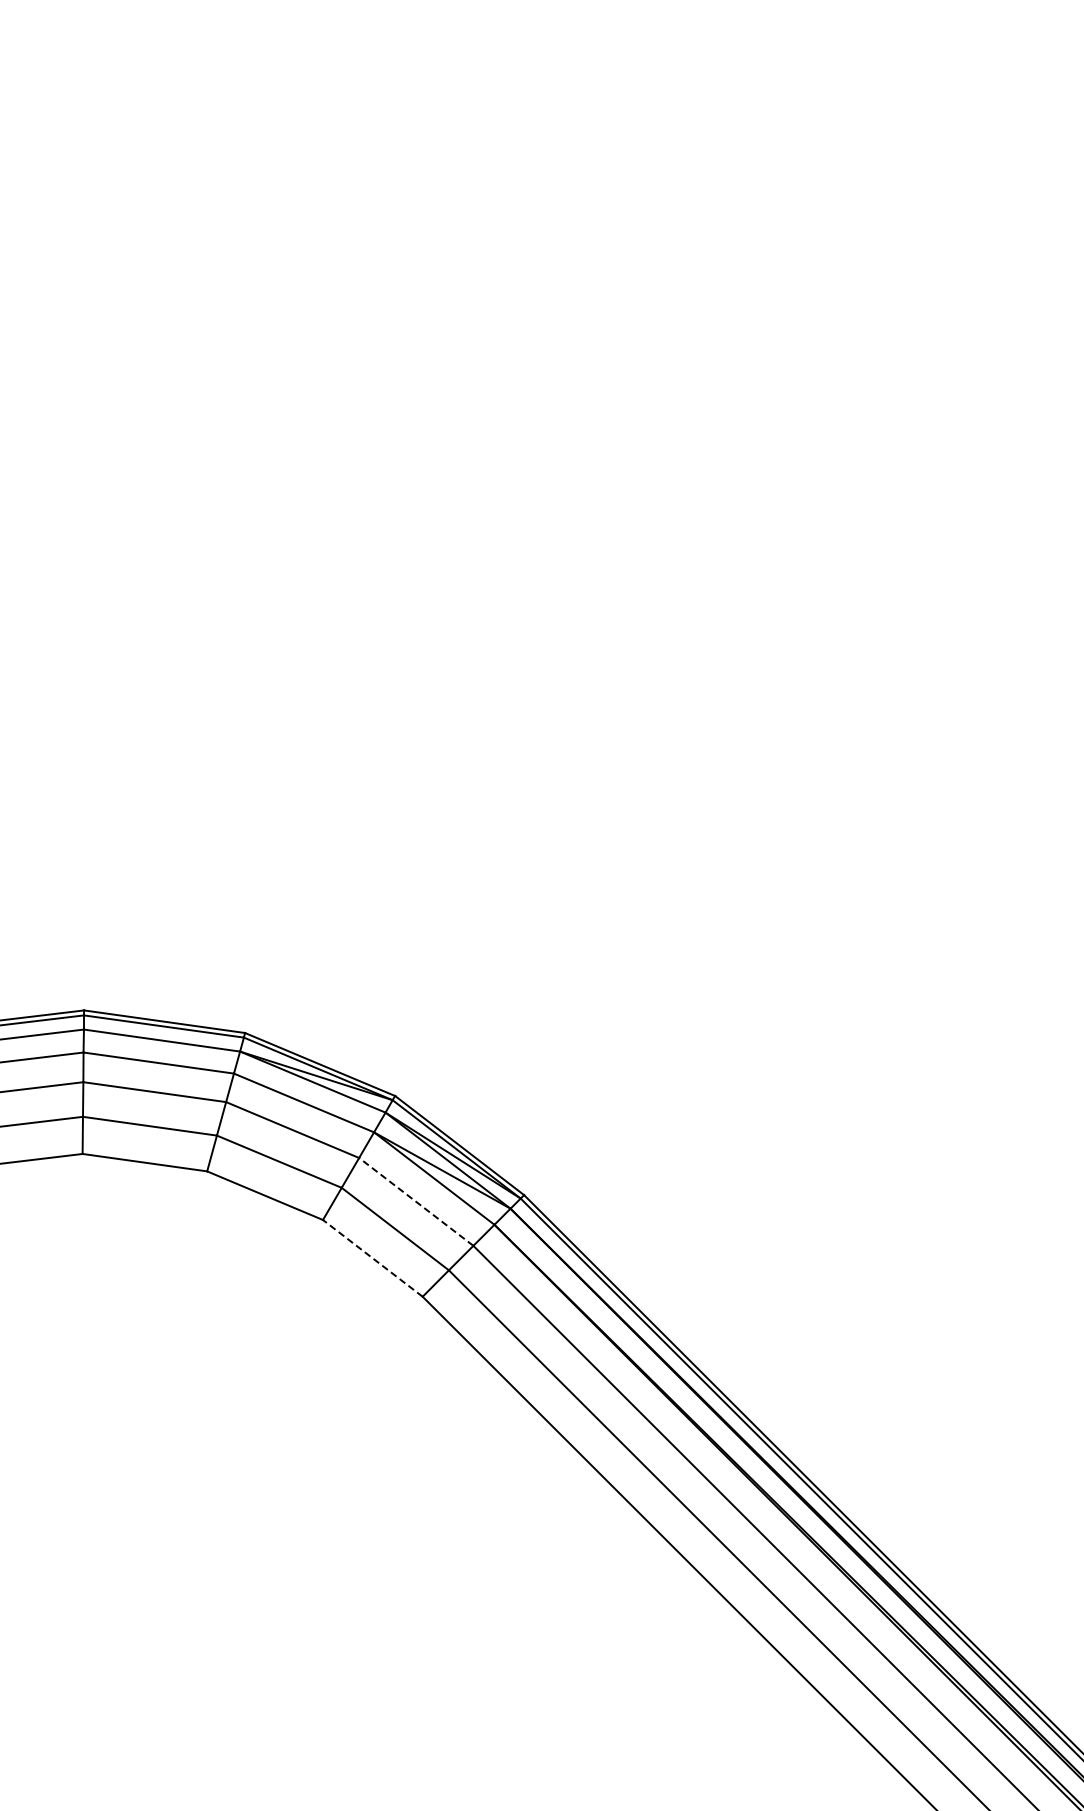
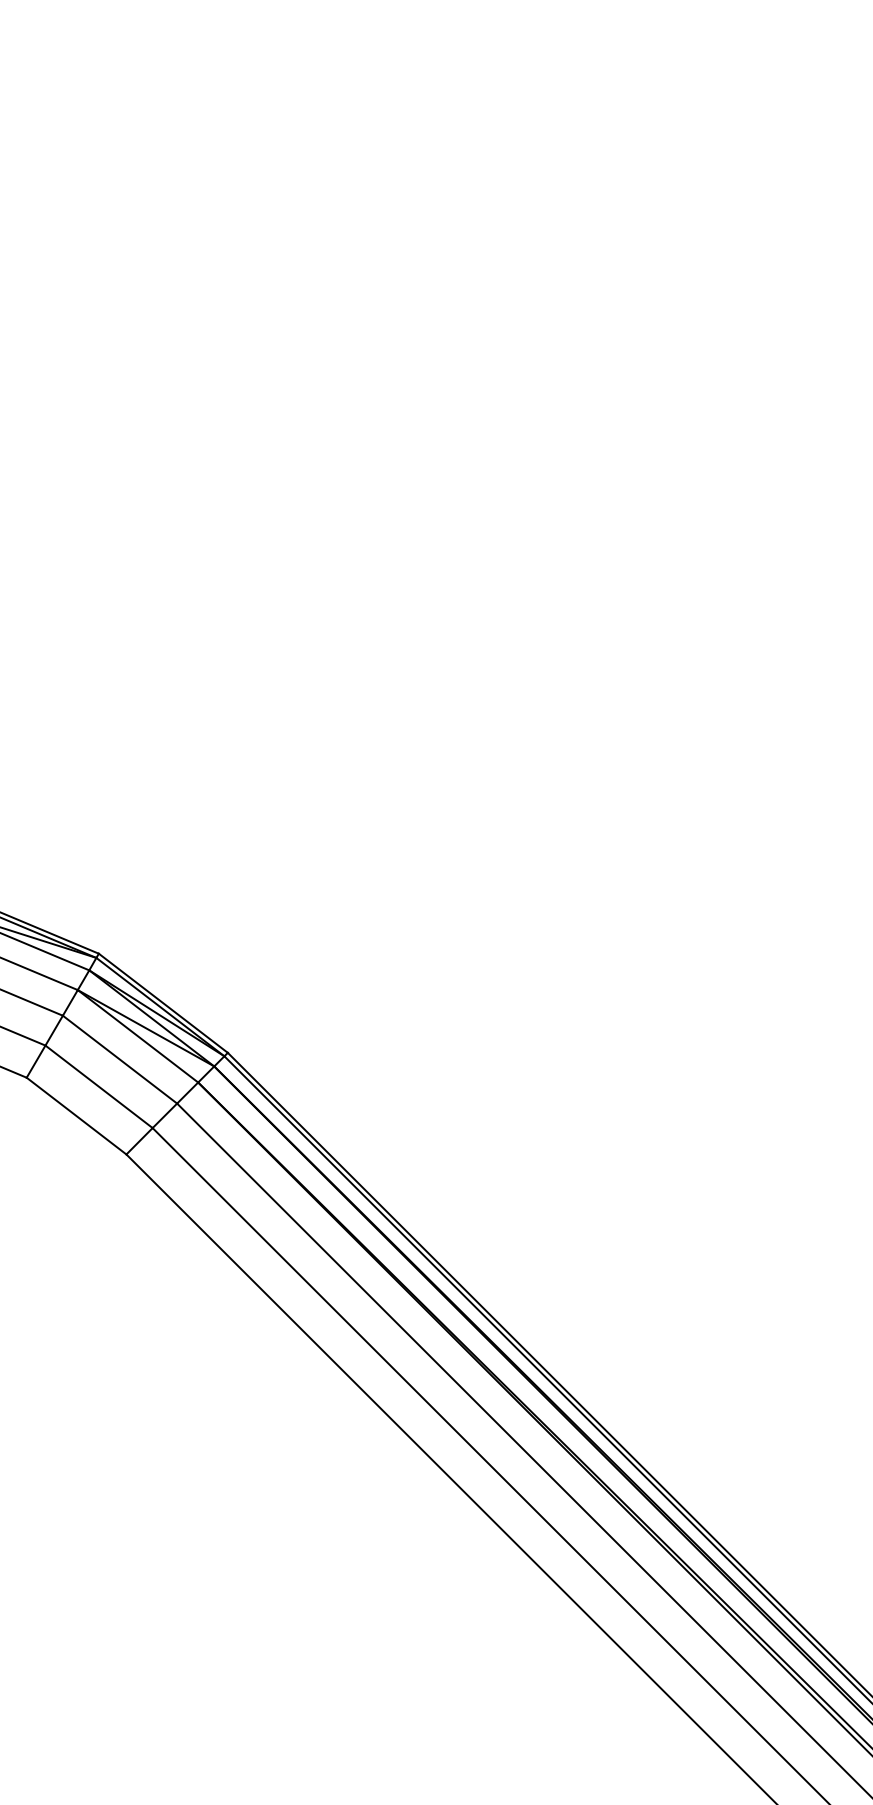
line: (415, 1201) -> (119, 1059), dashed -> solid
line: (372, 1258) -> (76, 1116), dashed -> solid

